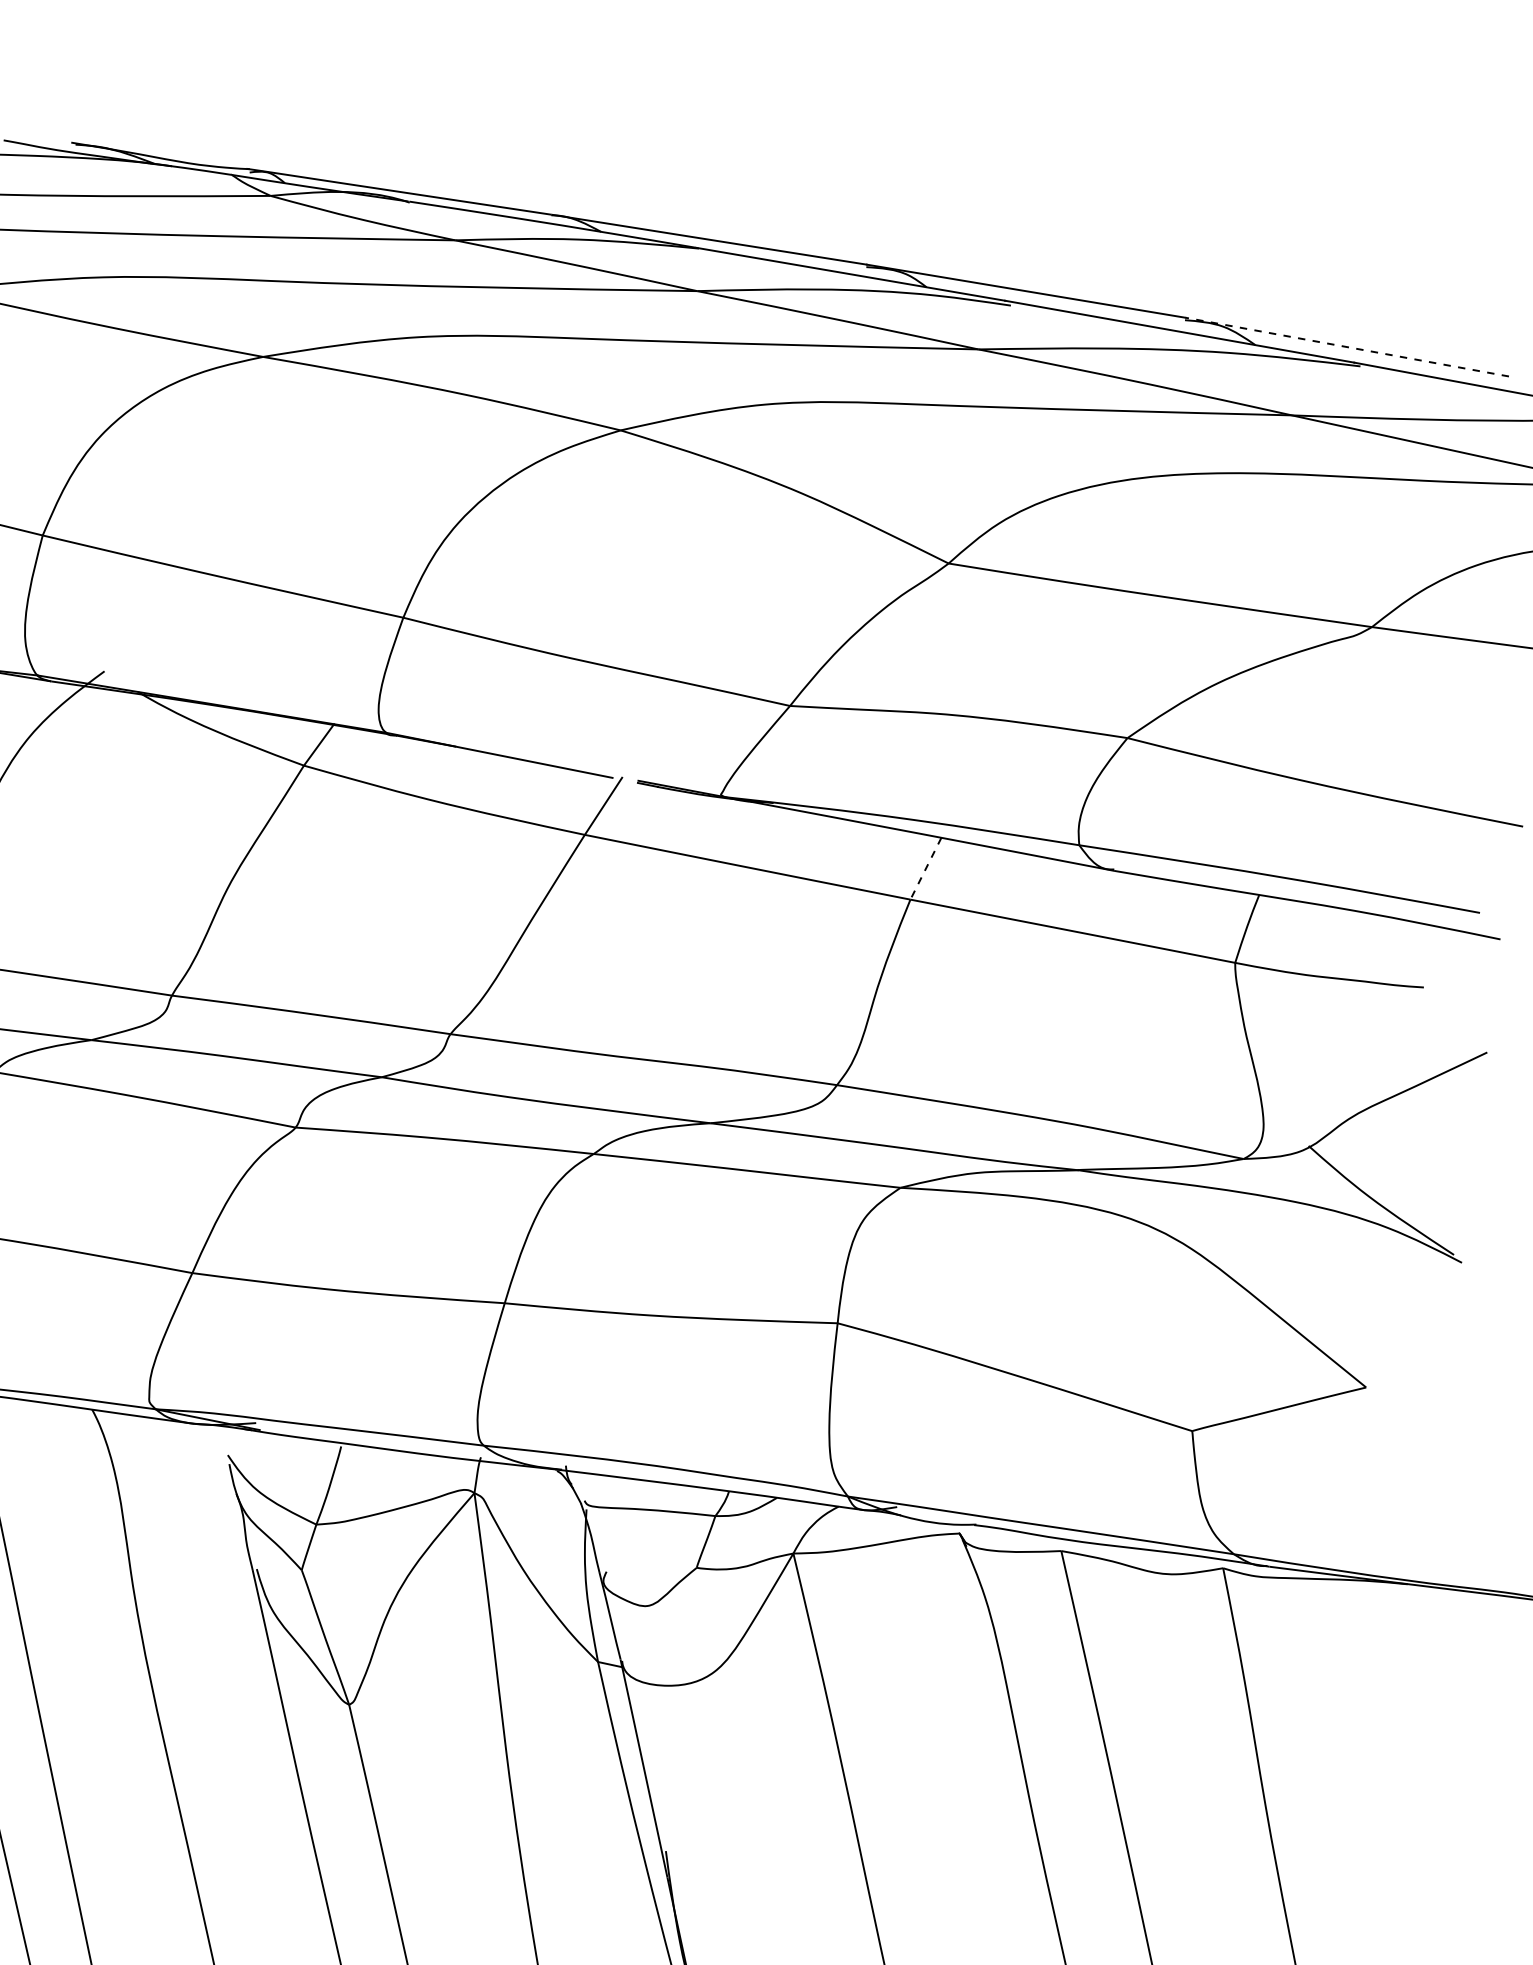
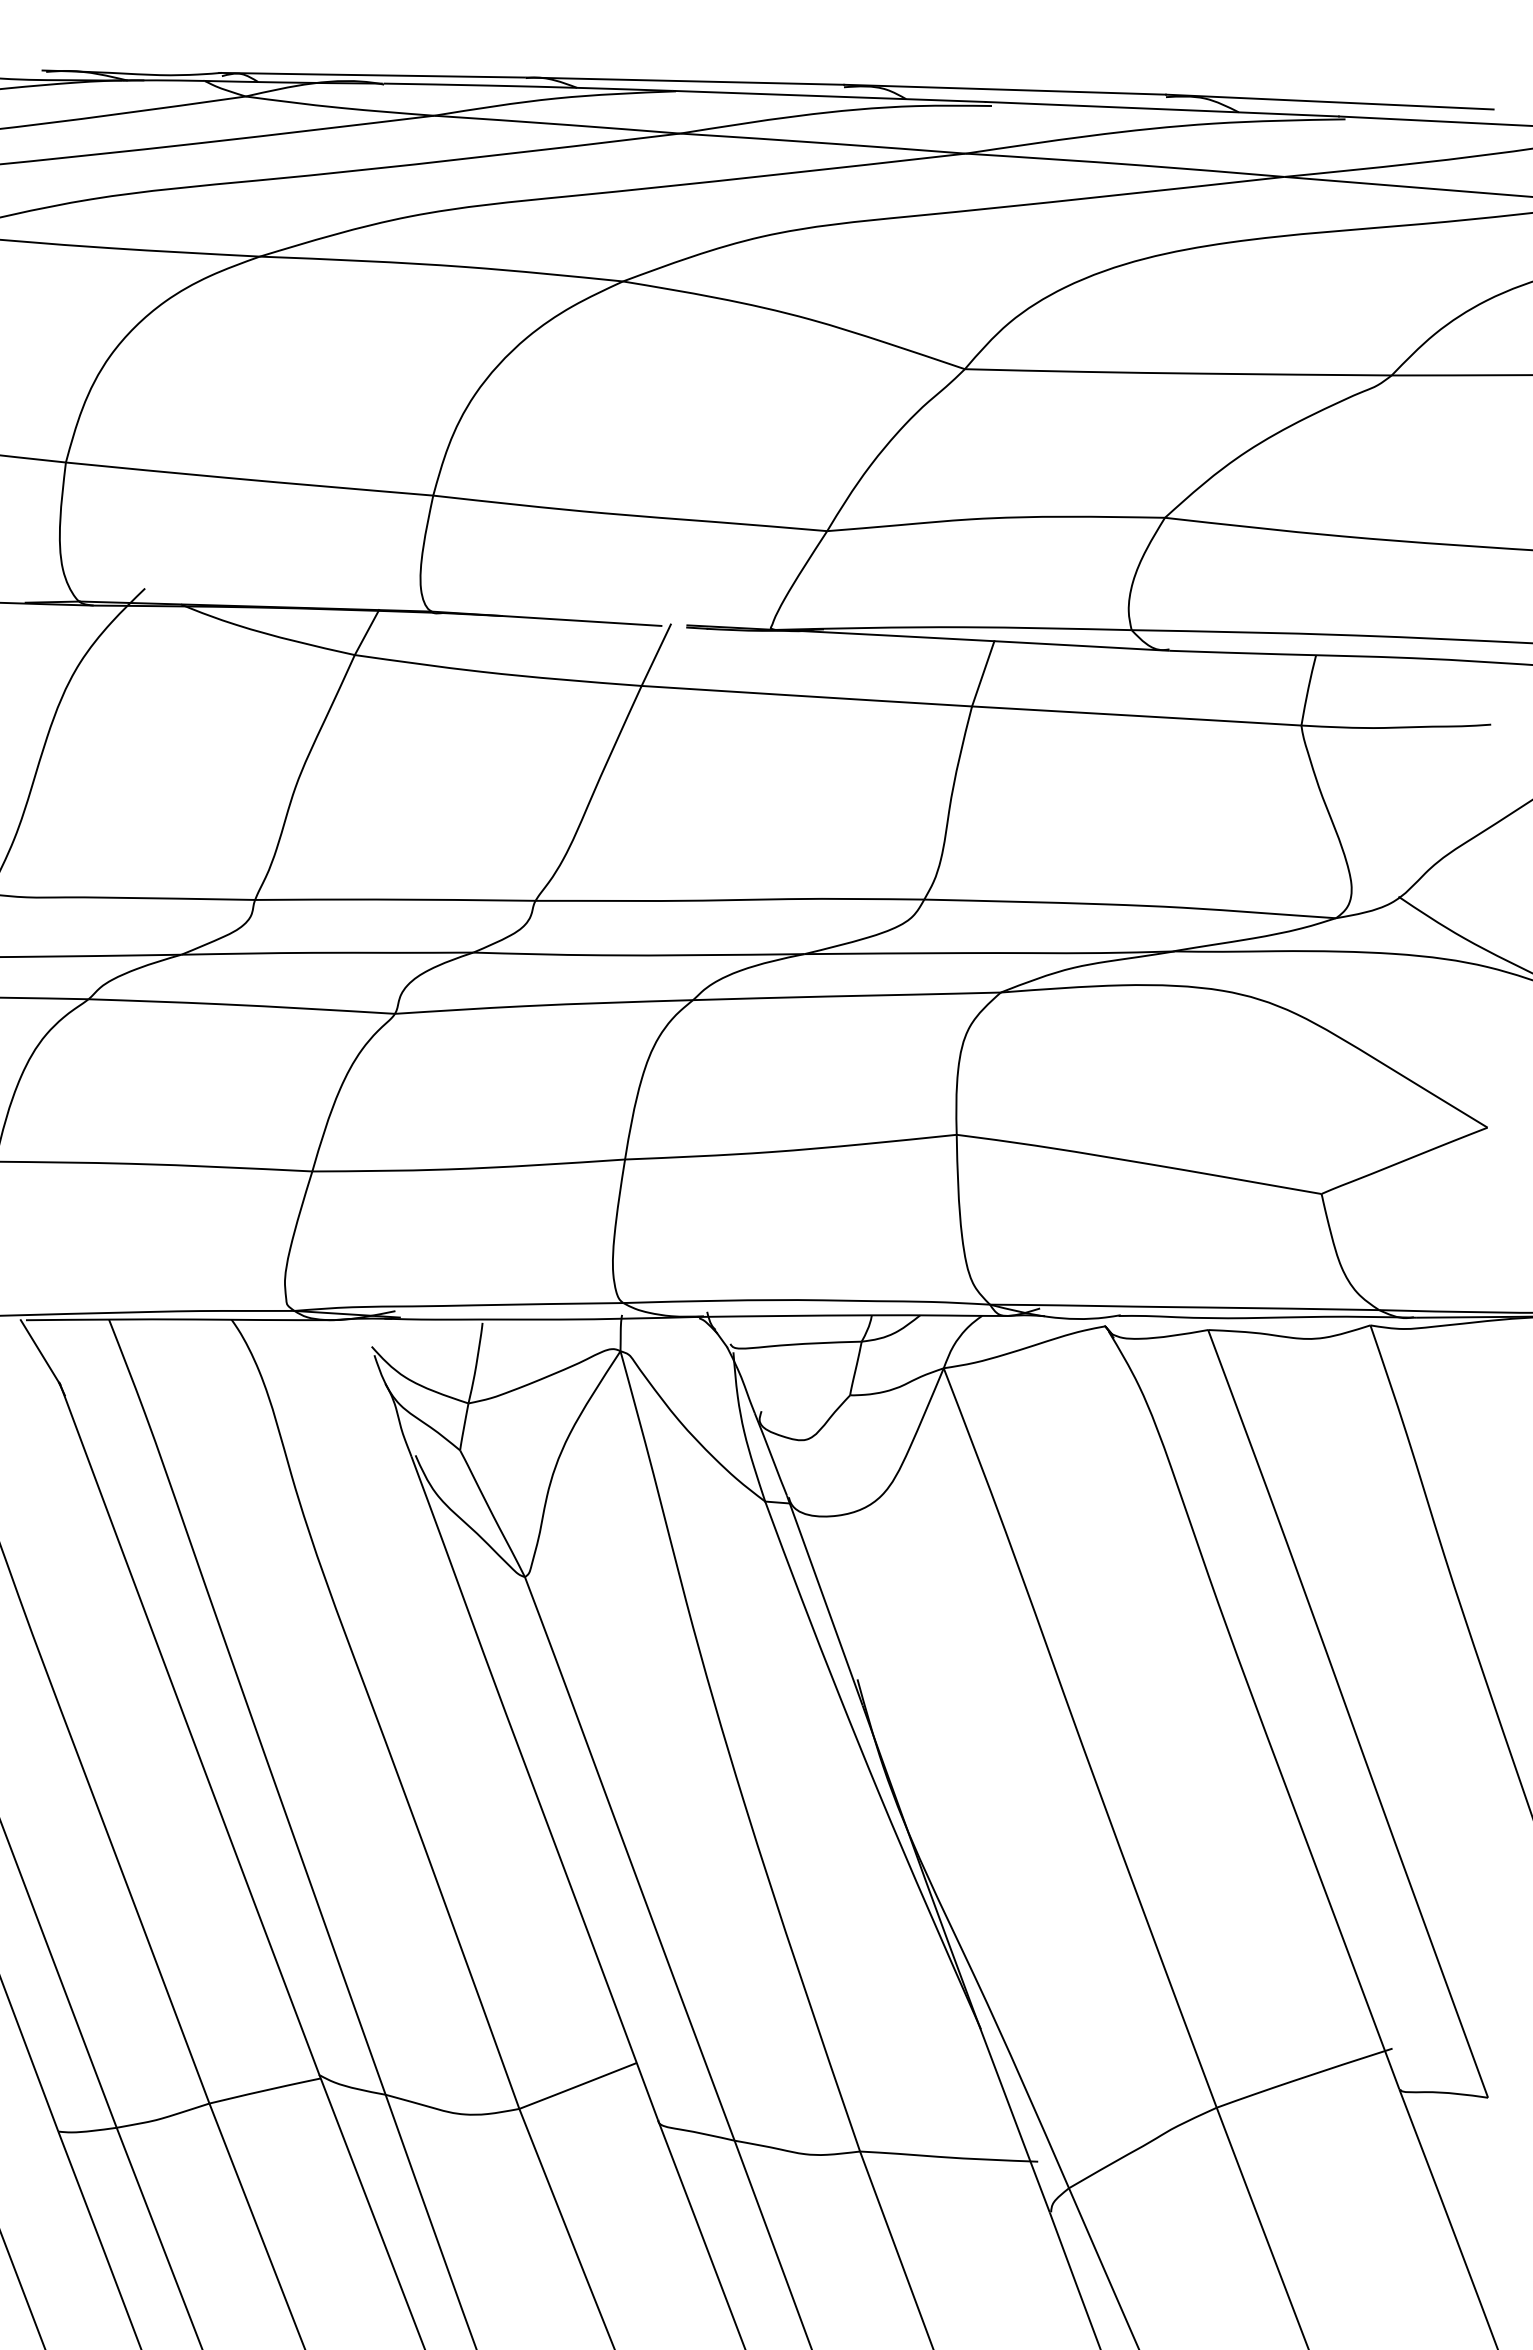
line: (1346, 347) -> (1329, 102), dashed -> solid
line: (926, 869) -> (983, 674), dashed -> solid

